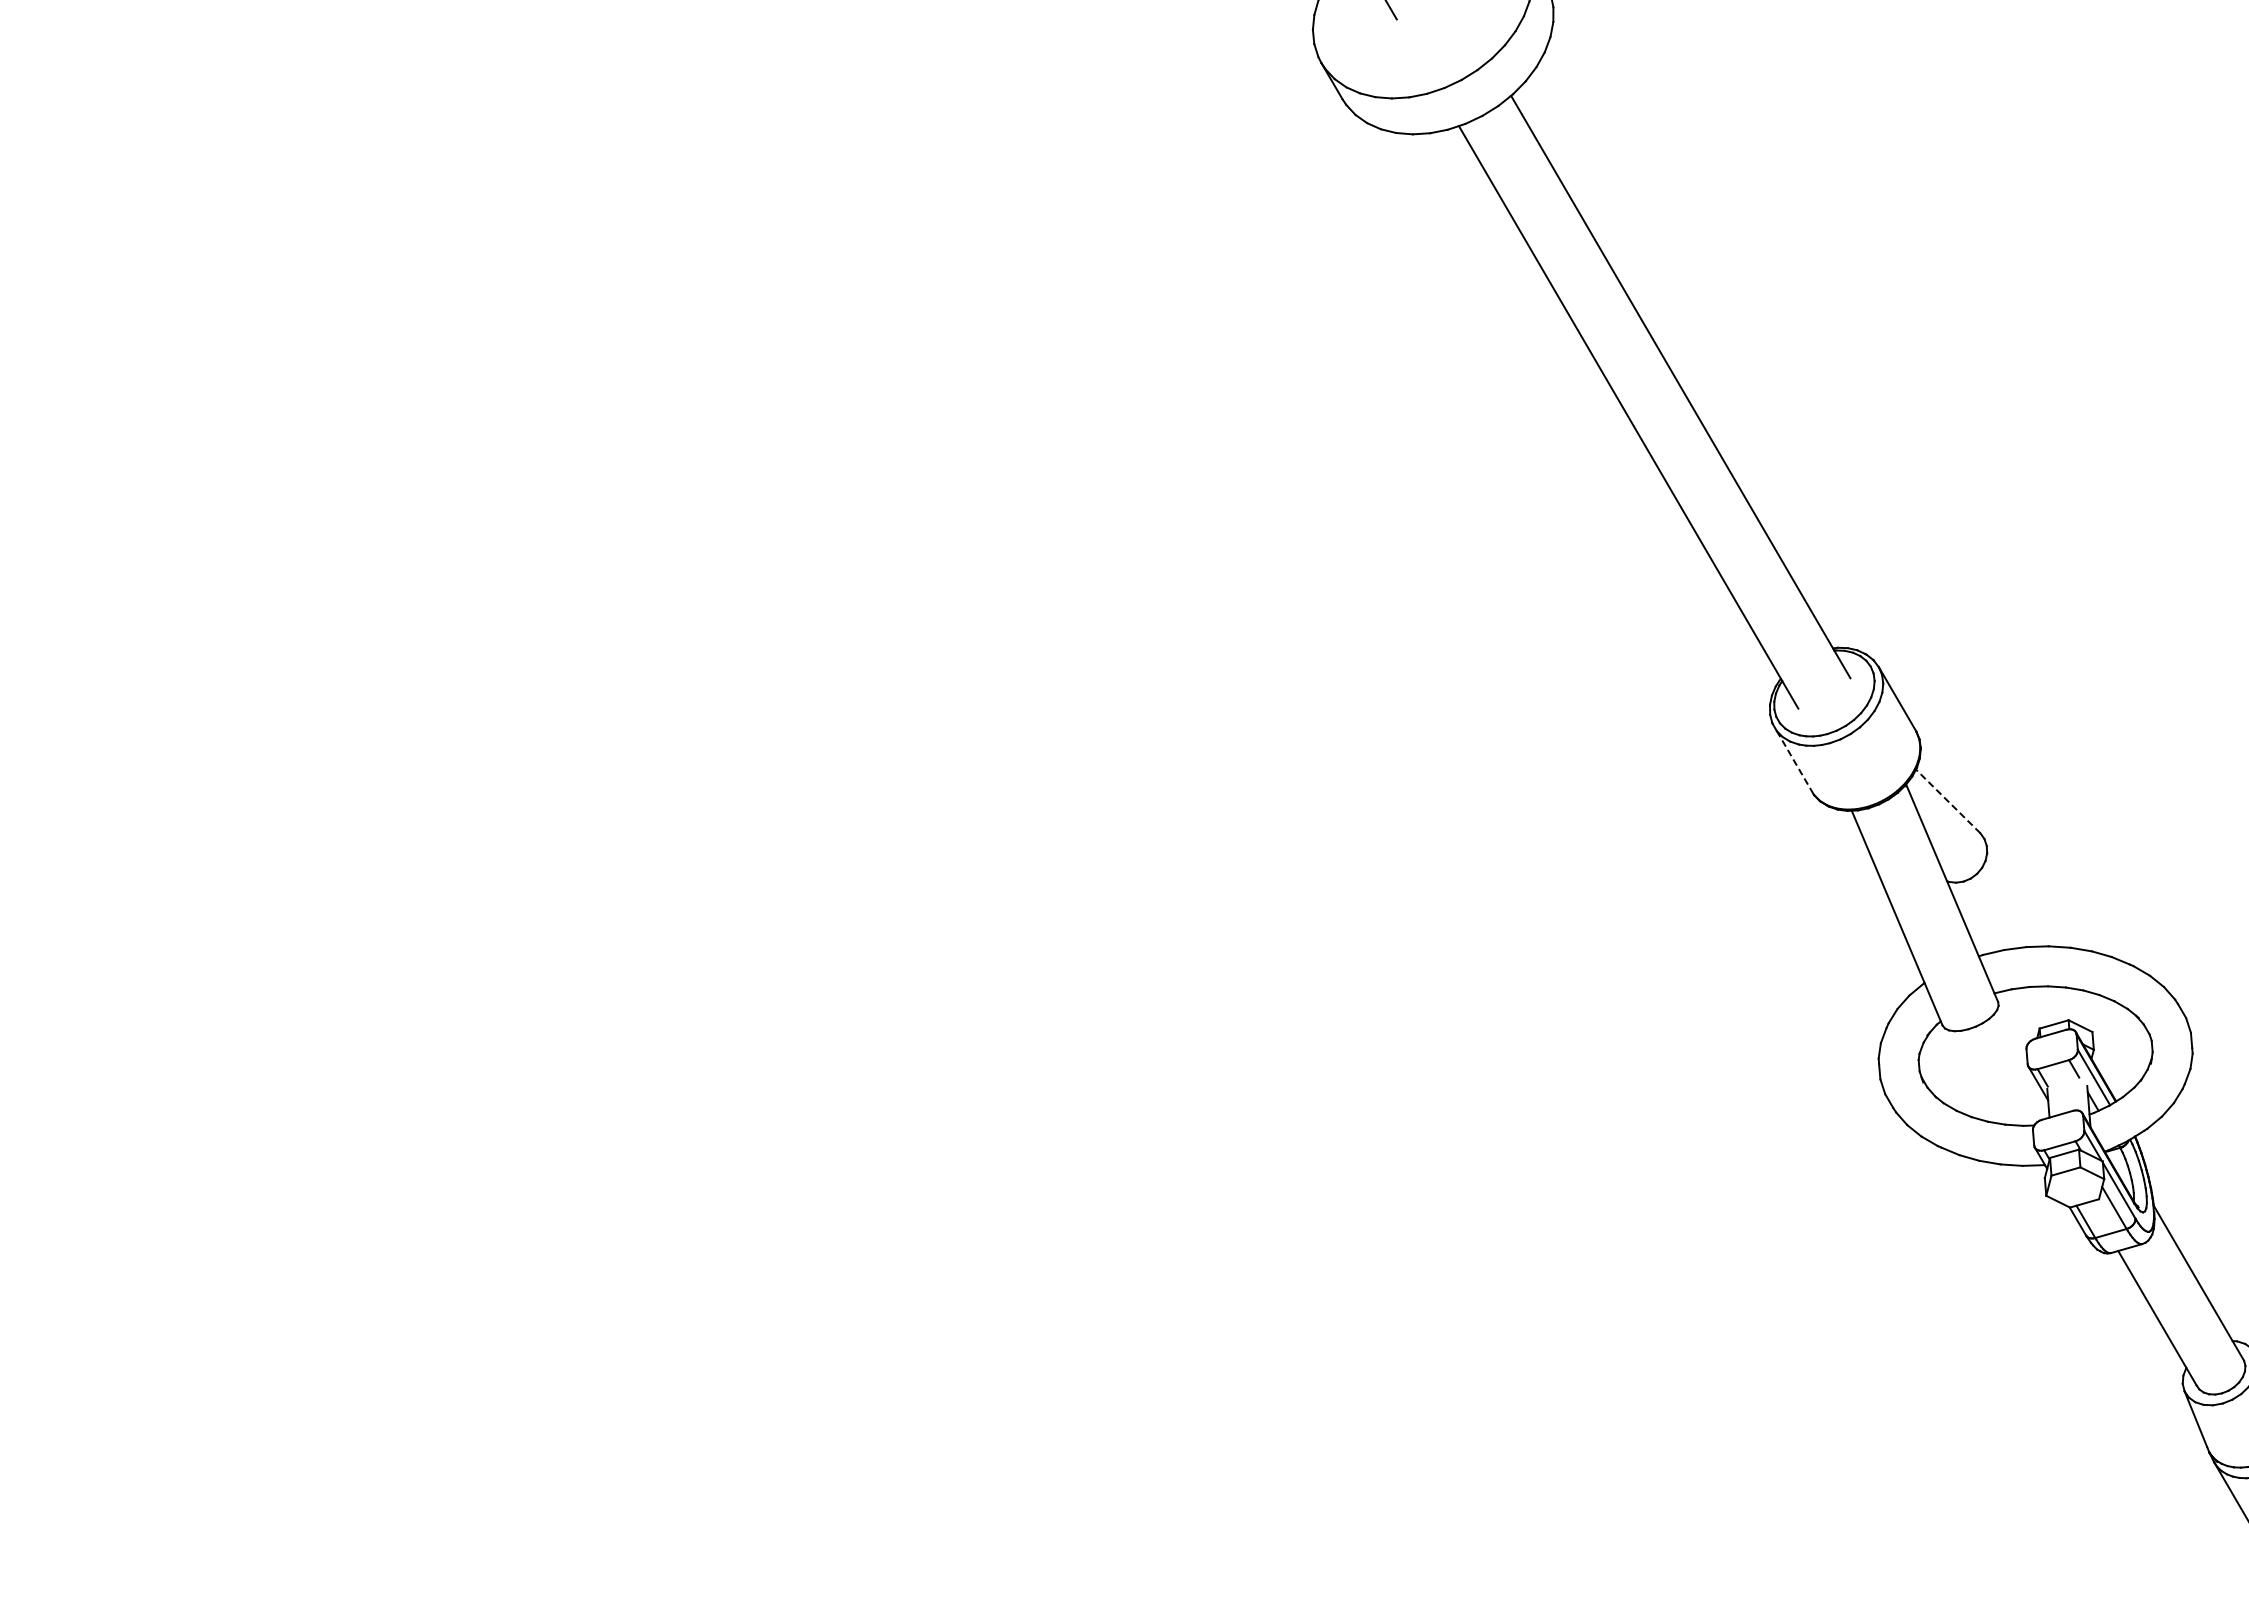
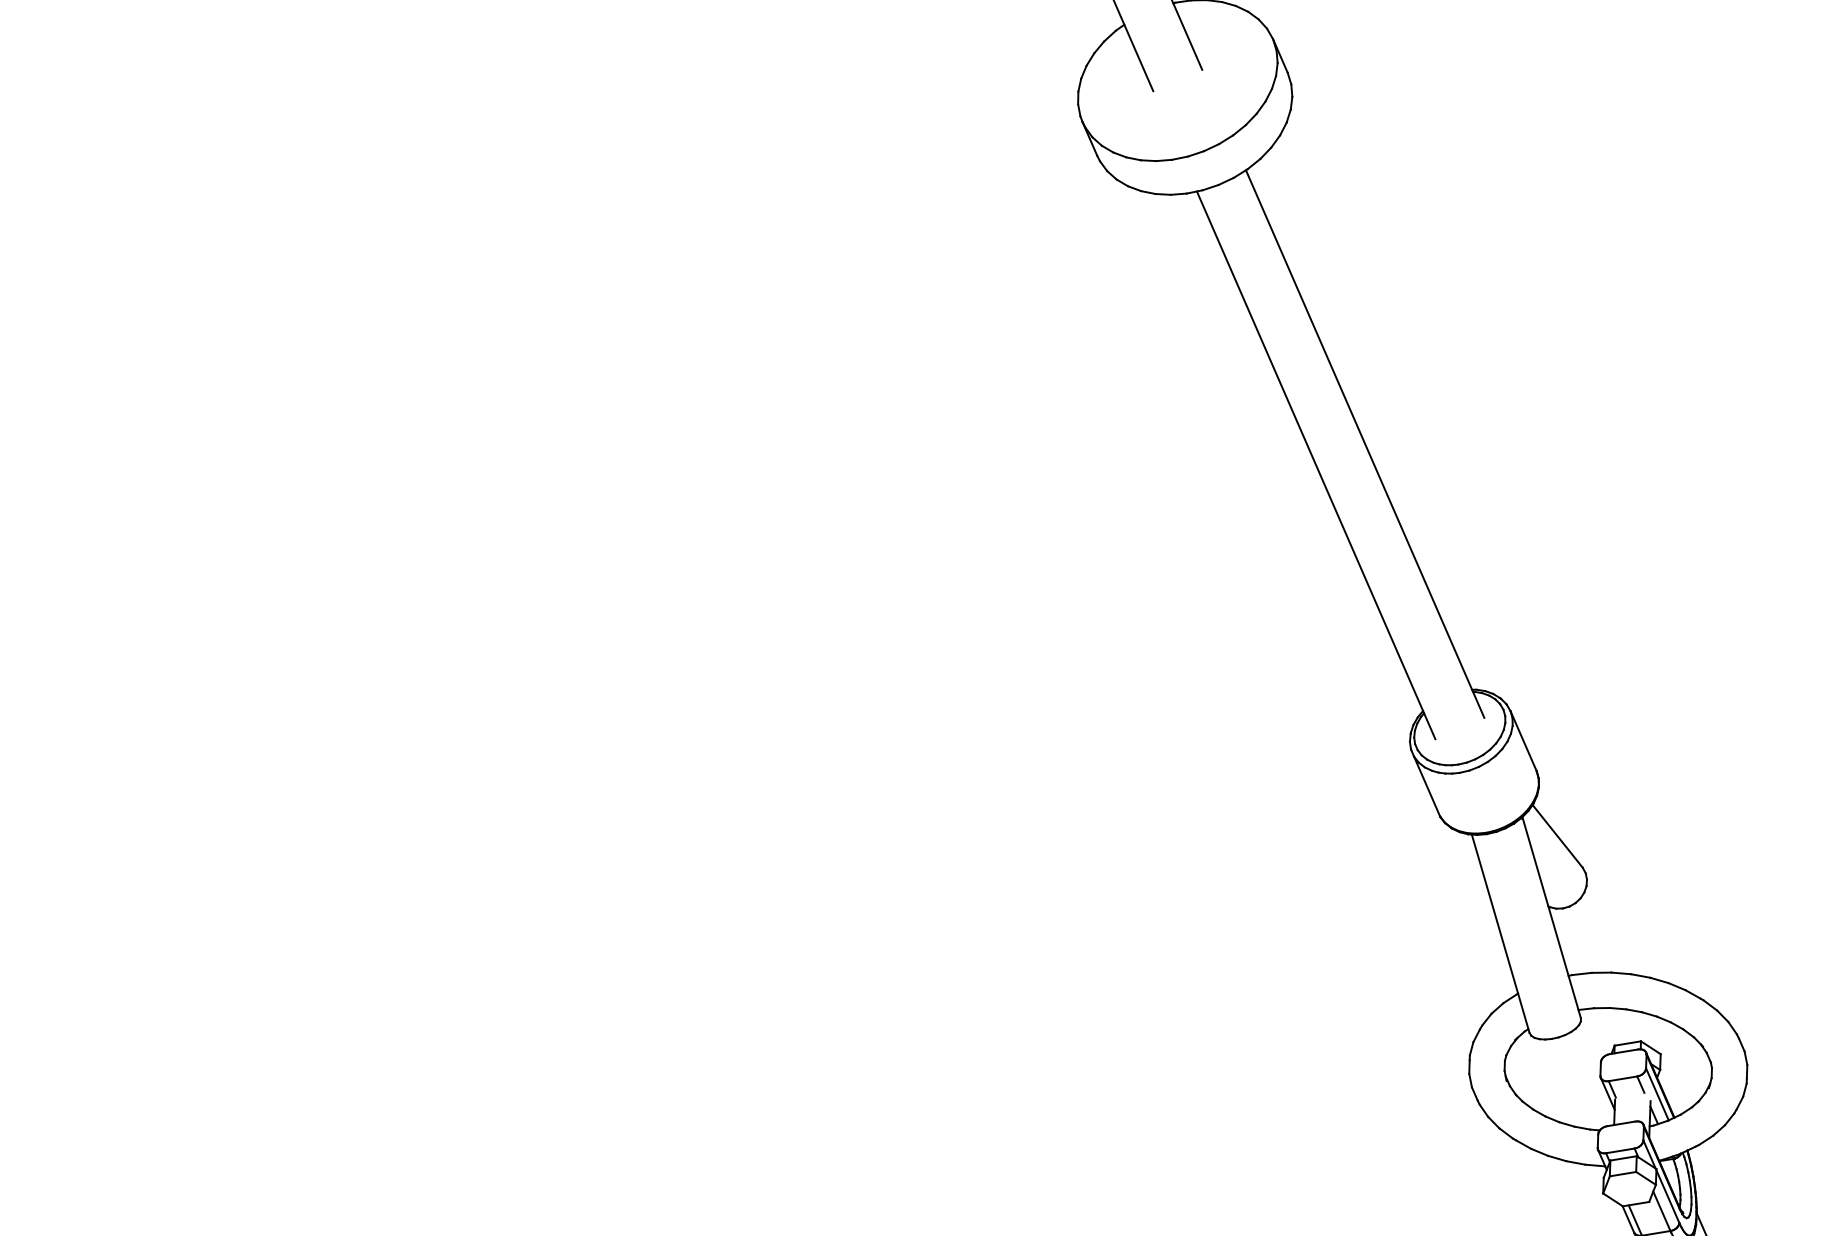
line: (1795, 762) -> (1427, 786), dashed -> solid
line: (1947, 801) -> (1557, 836), dashed -> solid

